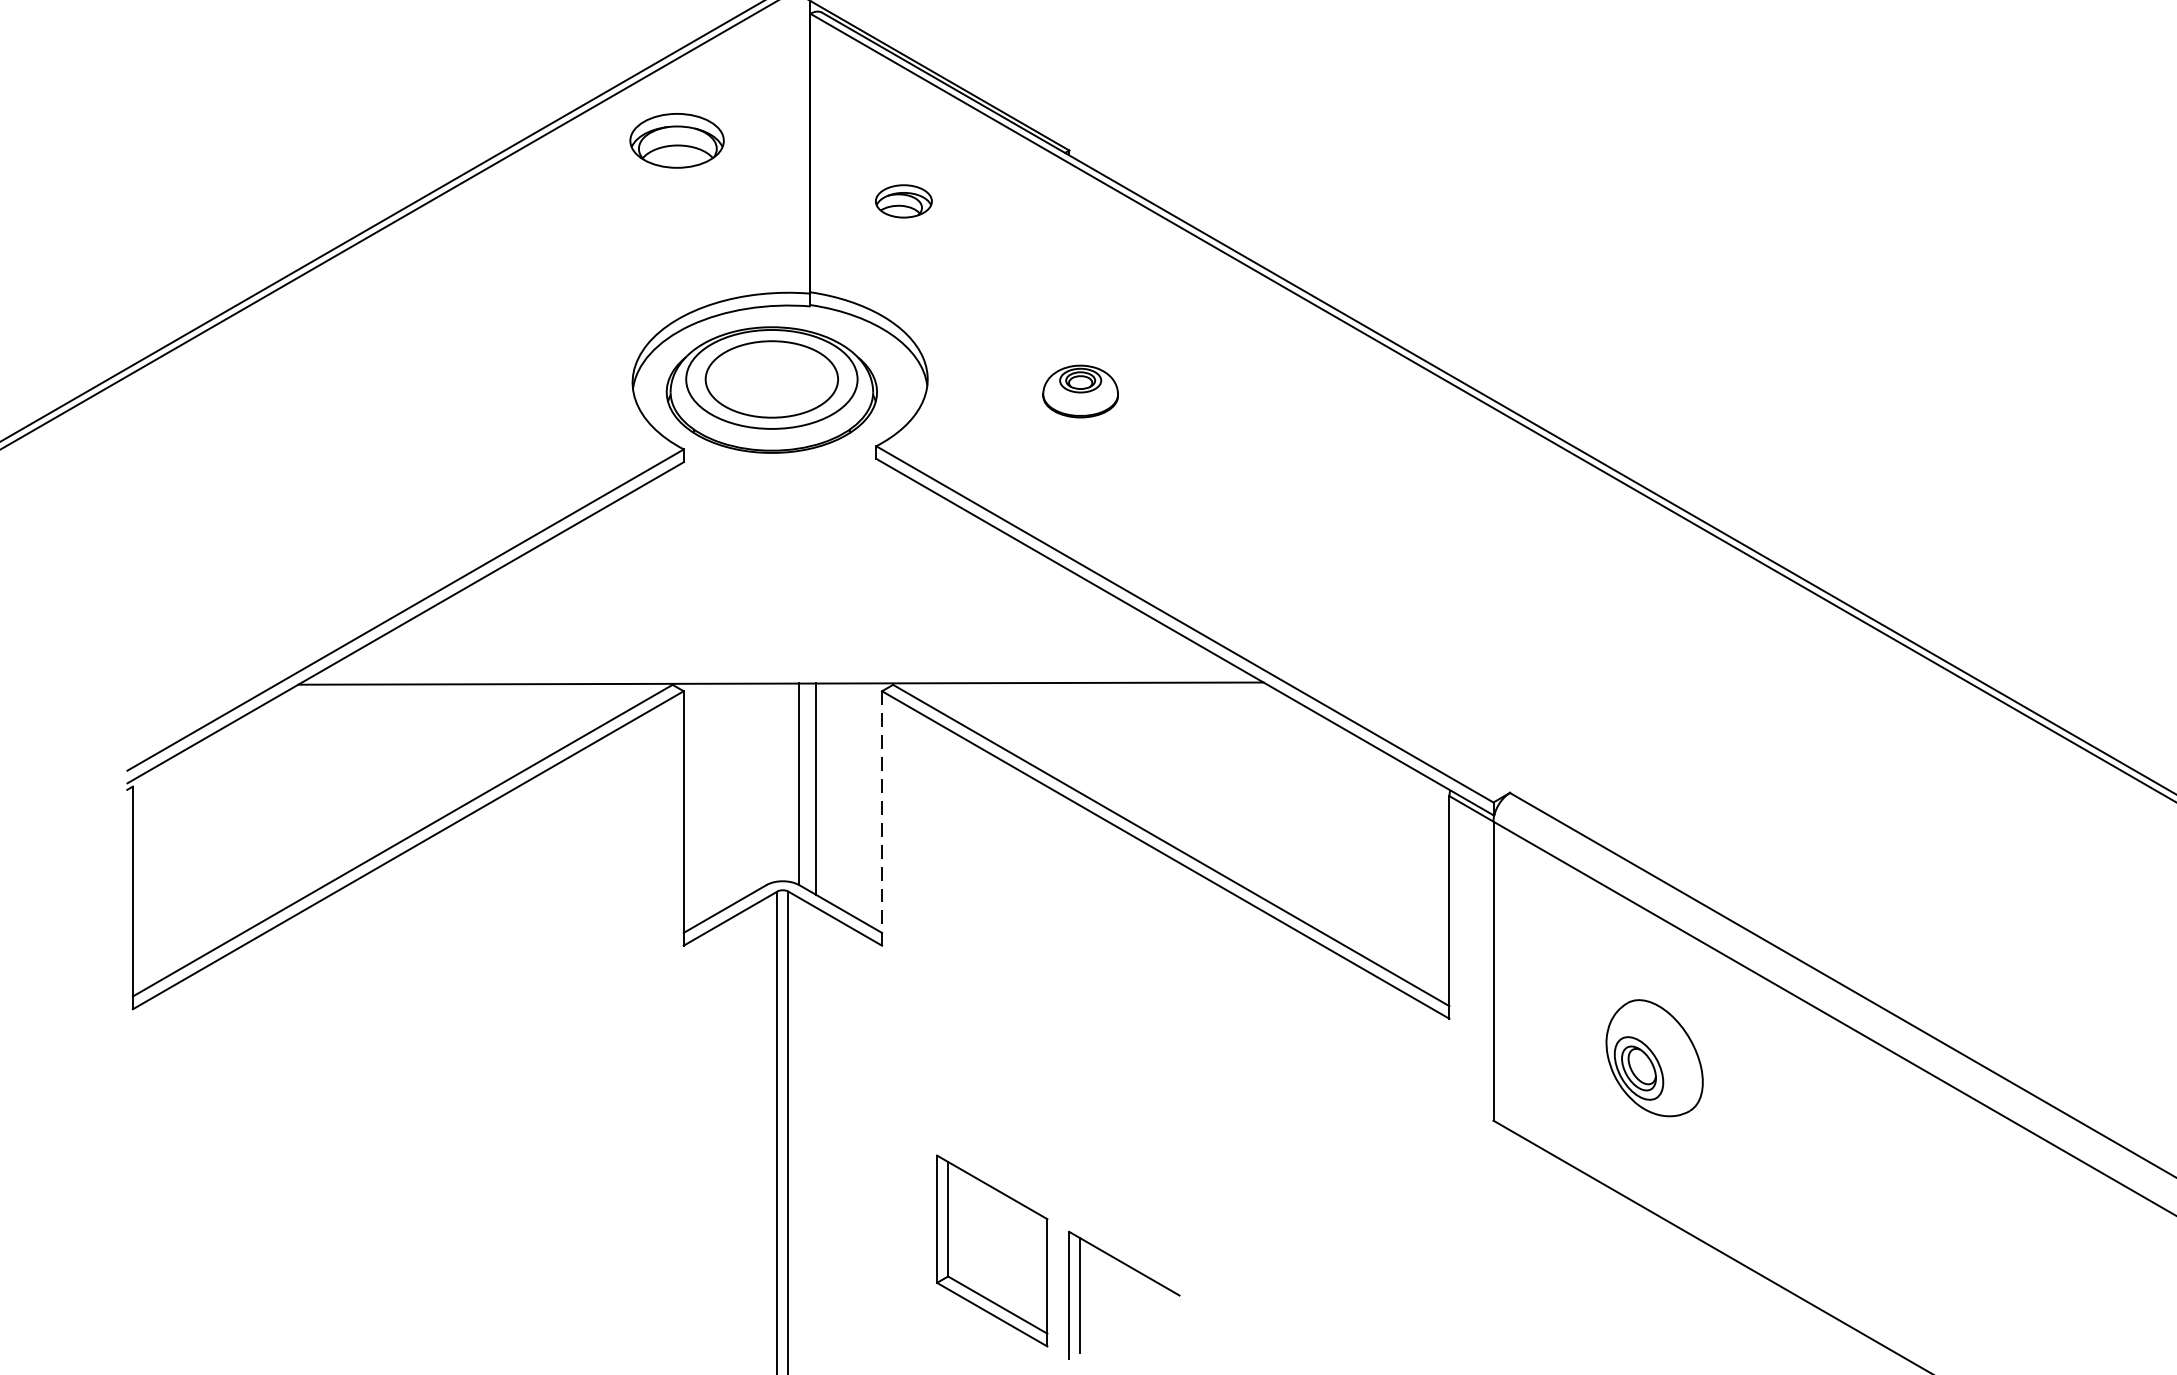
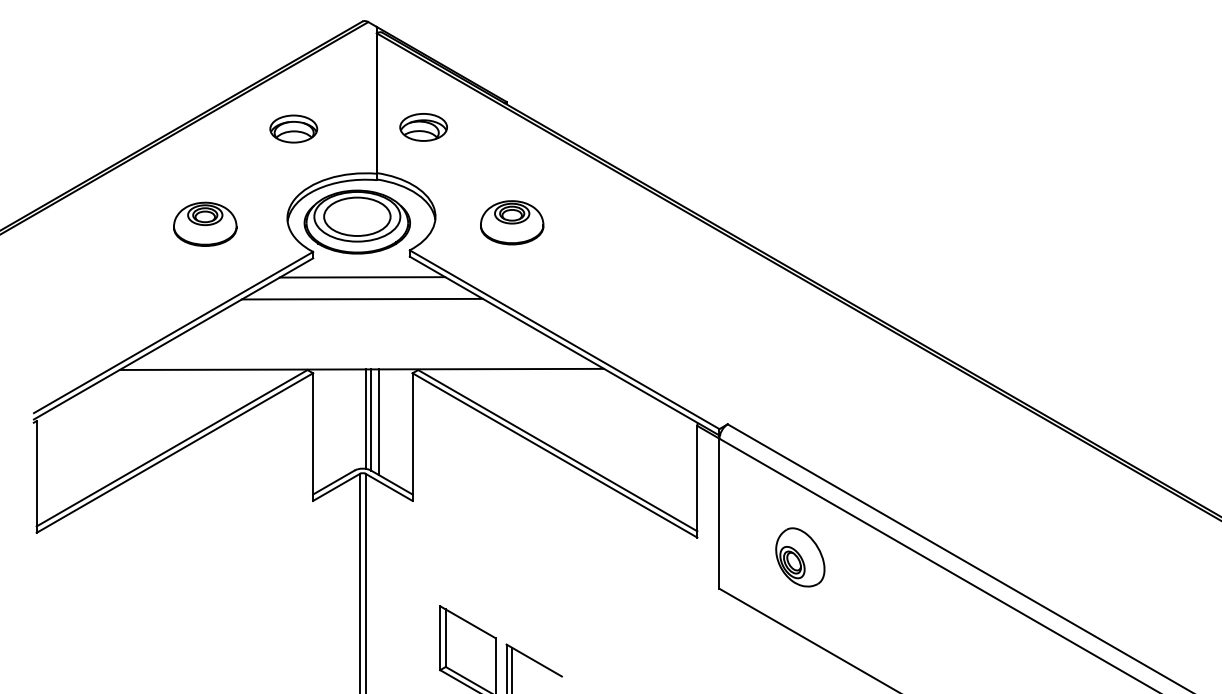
part: (676, 139) -> (293, 128), moved
part: (903, 201) -> (423, 127), size x1.67
part: (1081, 390) -> (512, 222), size x1.67
part: (469, 392) -> (205, 223), added
line: (782, 500) -> (362, 277), added
line: (780, 542) -> (361, 298), added
line: (788, 781) -> (365, 418), added
line: (881, 819) -> (412, 437), dashed -> solid

